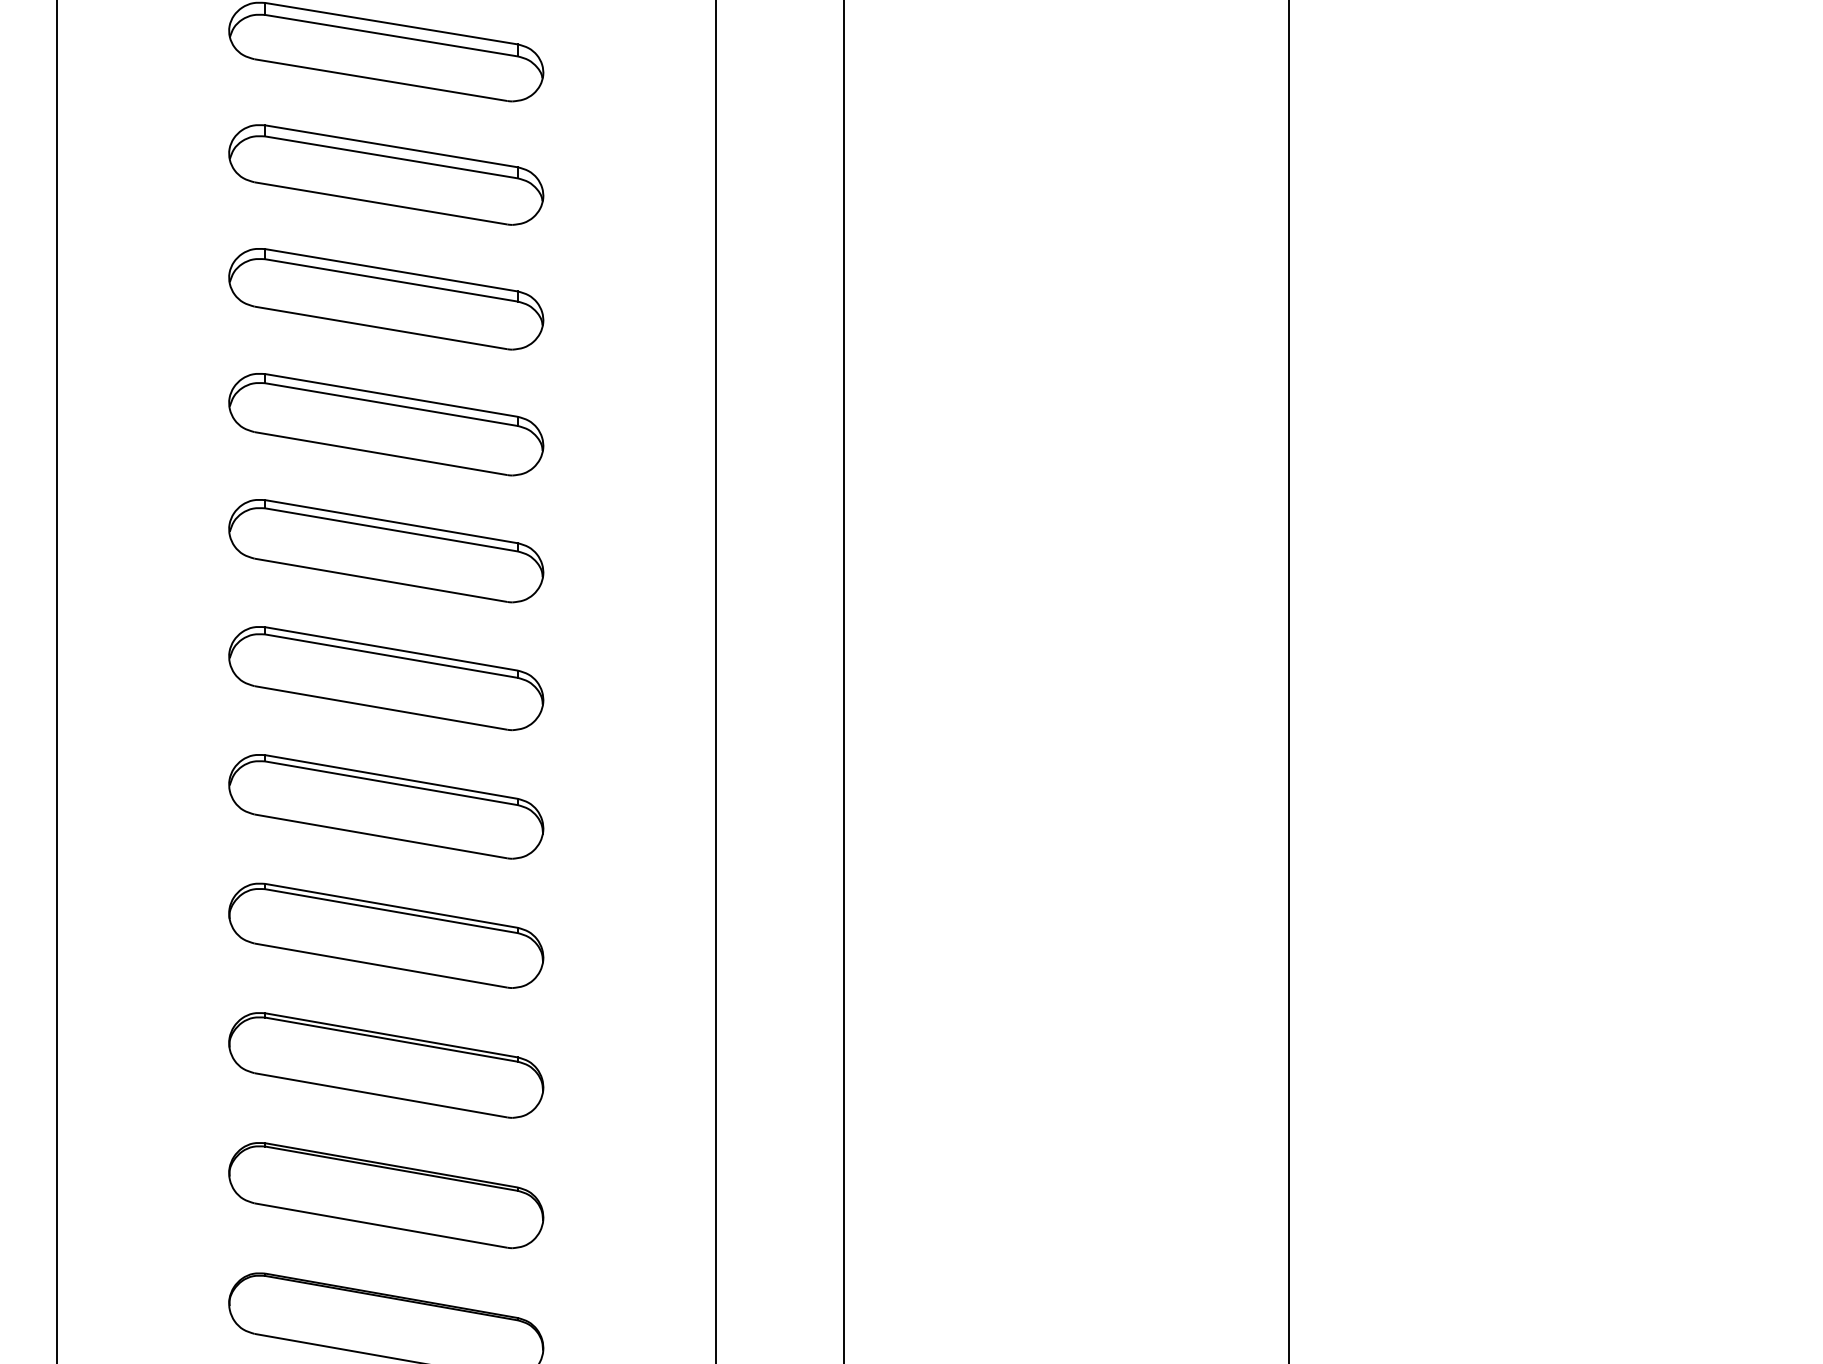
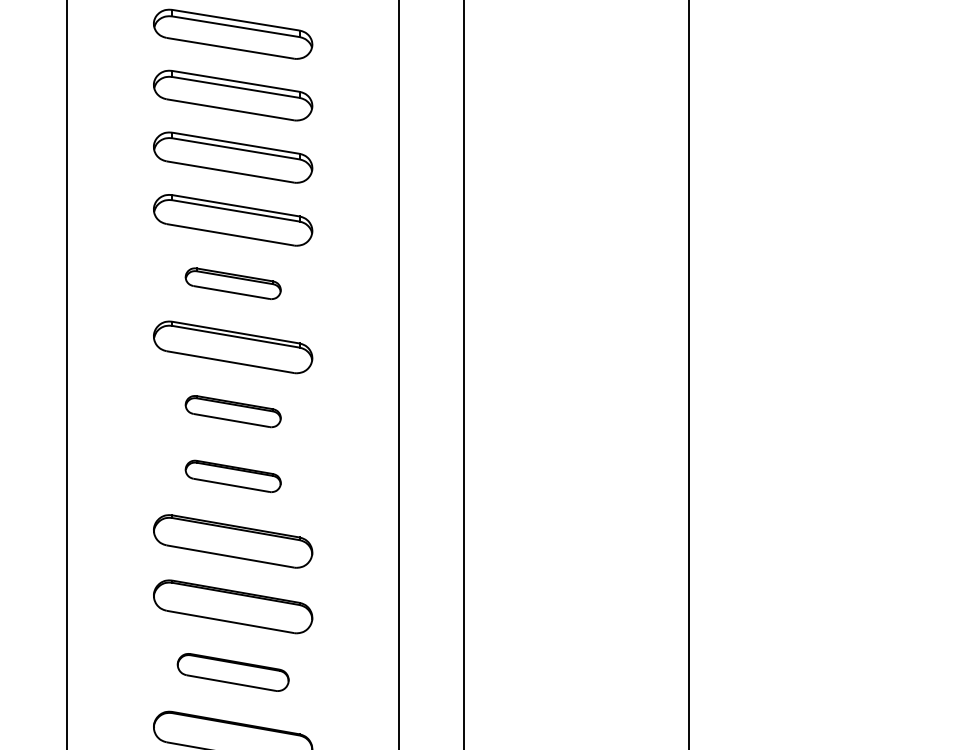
part: (387, 424) -> (233, 283), size x0.6
part: (387, 678) -> (233, 411), size x0.6
part: (387, 806) -> (233, 476), size x0.6
part: (387, 1195) -> (233, 672), size x0.7

